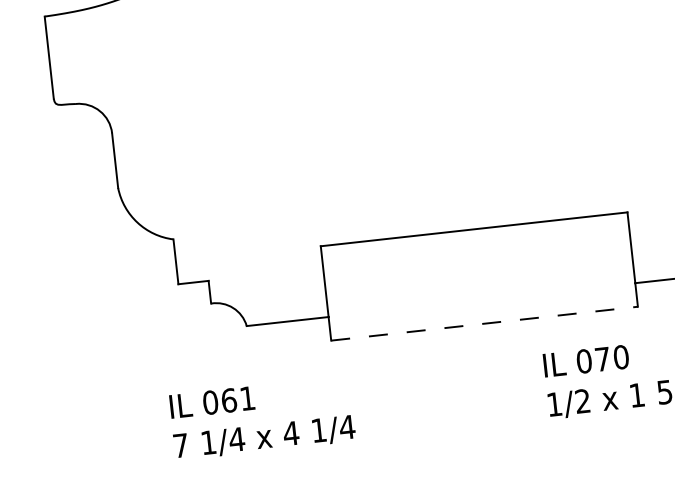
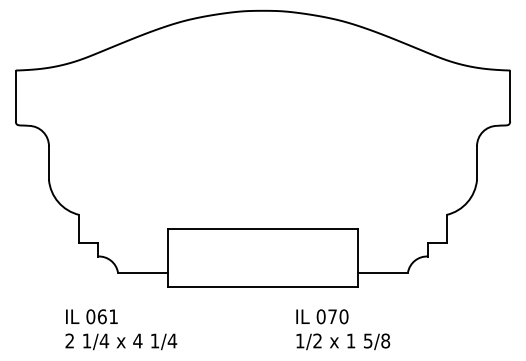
line: (485, 324) -> (263, 287), dashed -> solid
text: (180, 444) -> (69, 340), 7 -> 2

